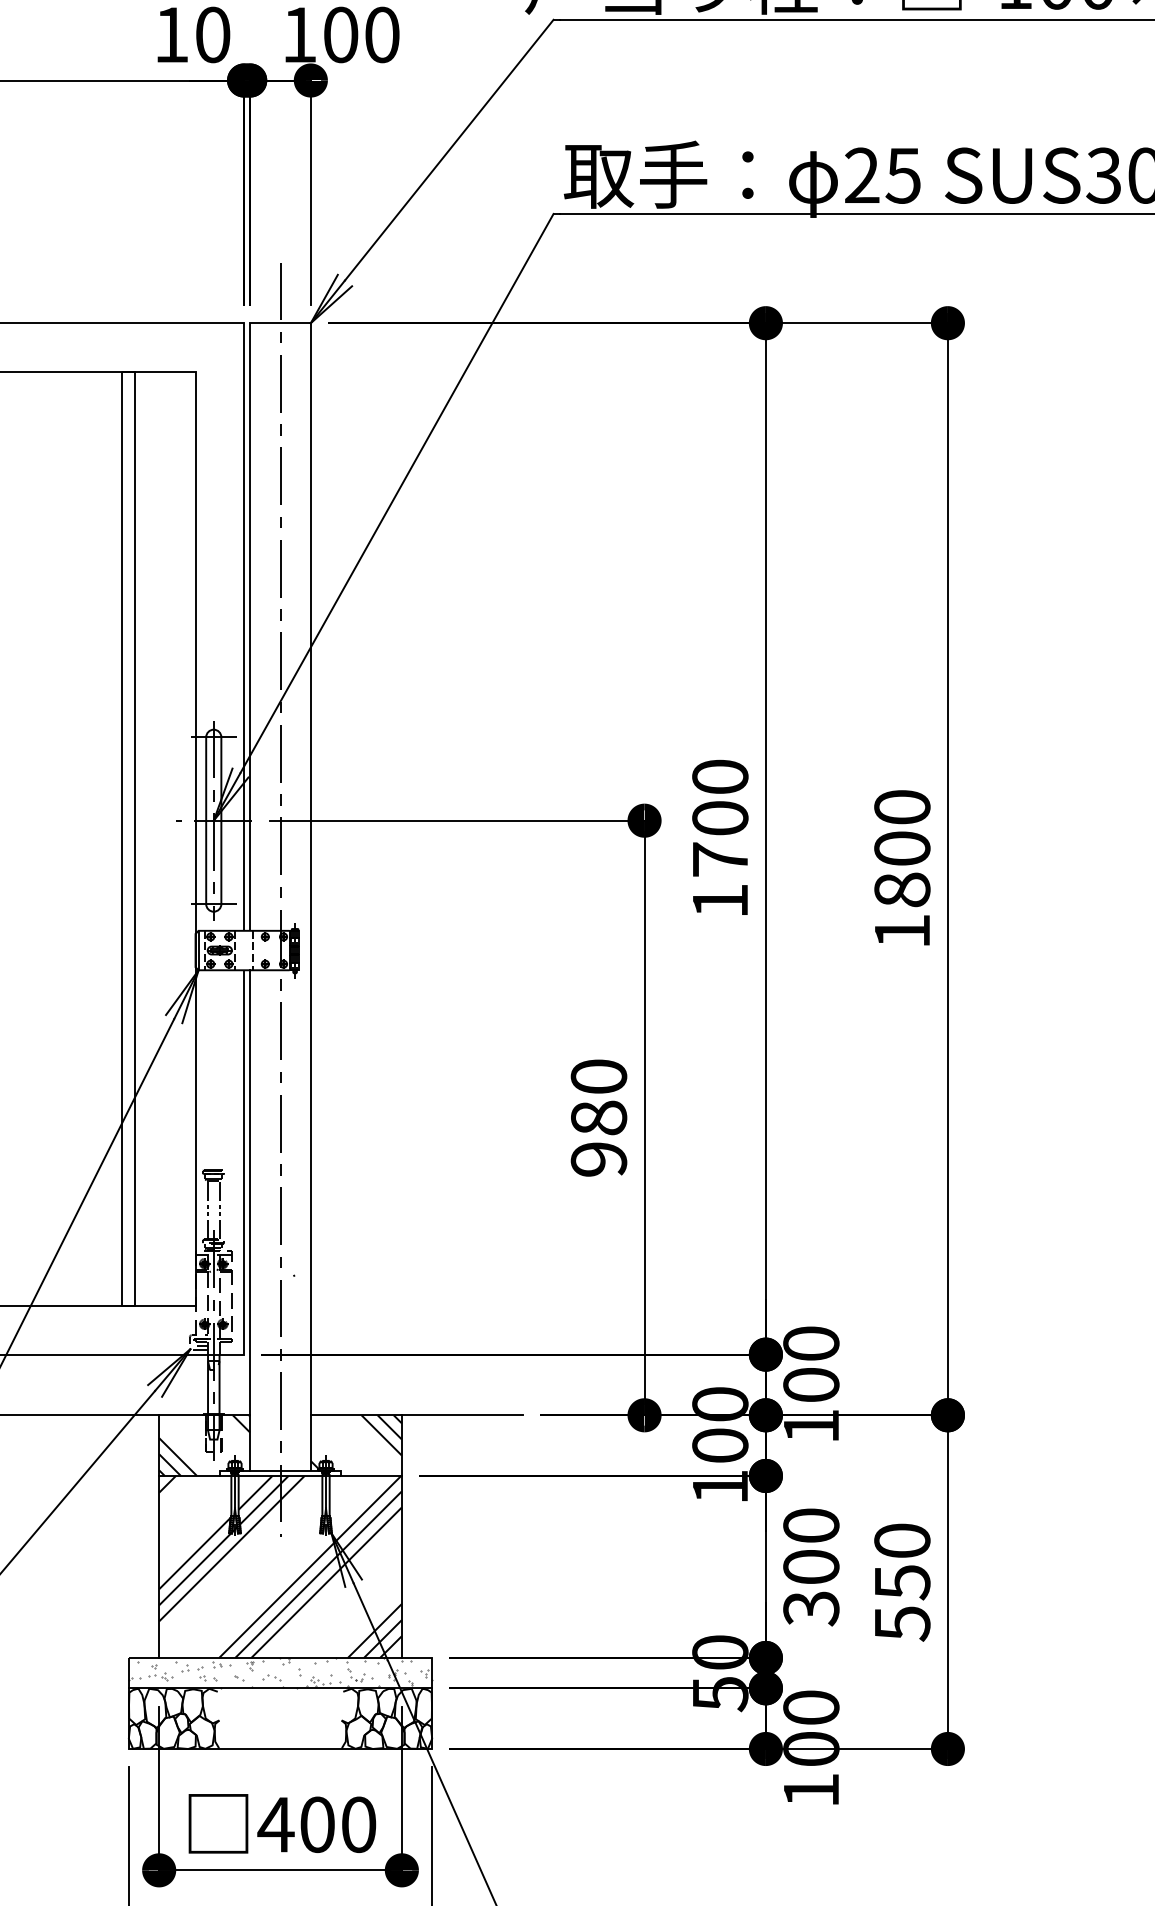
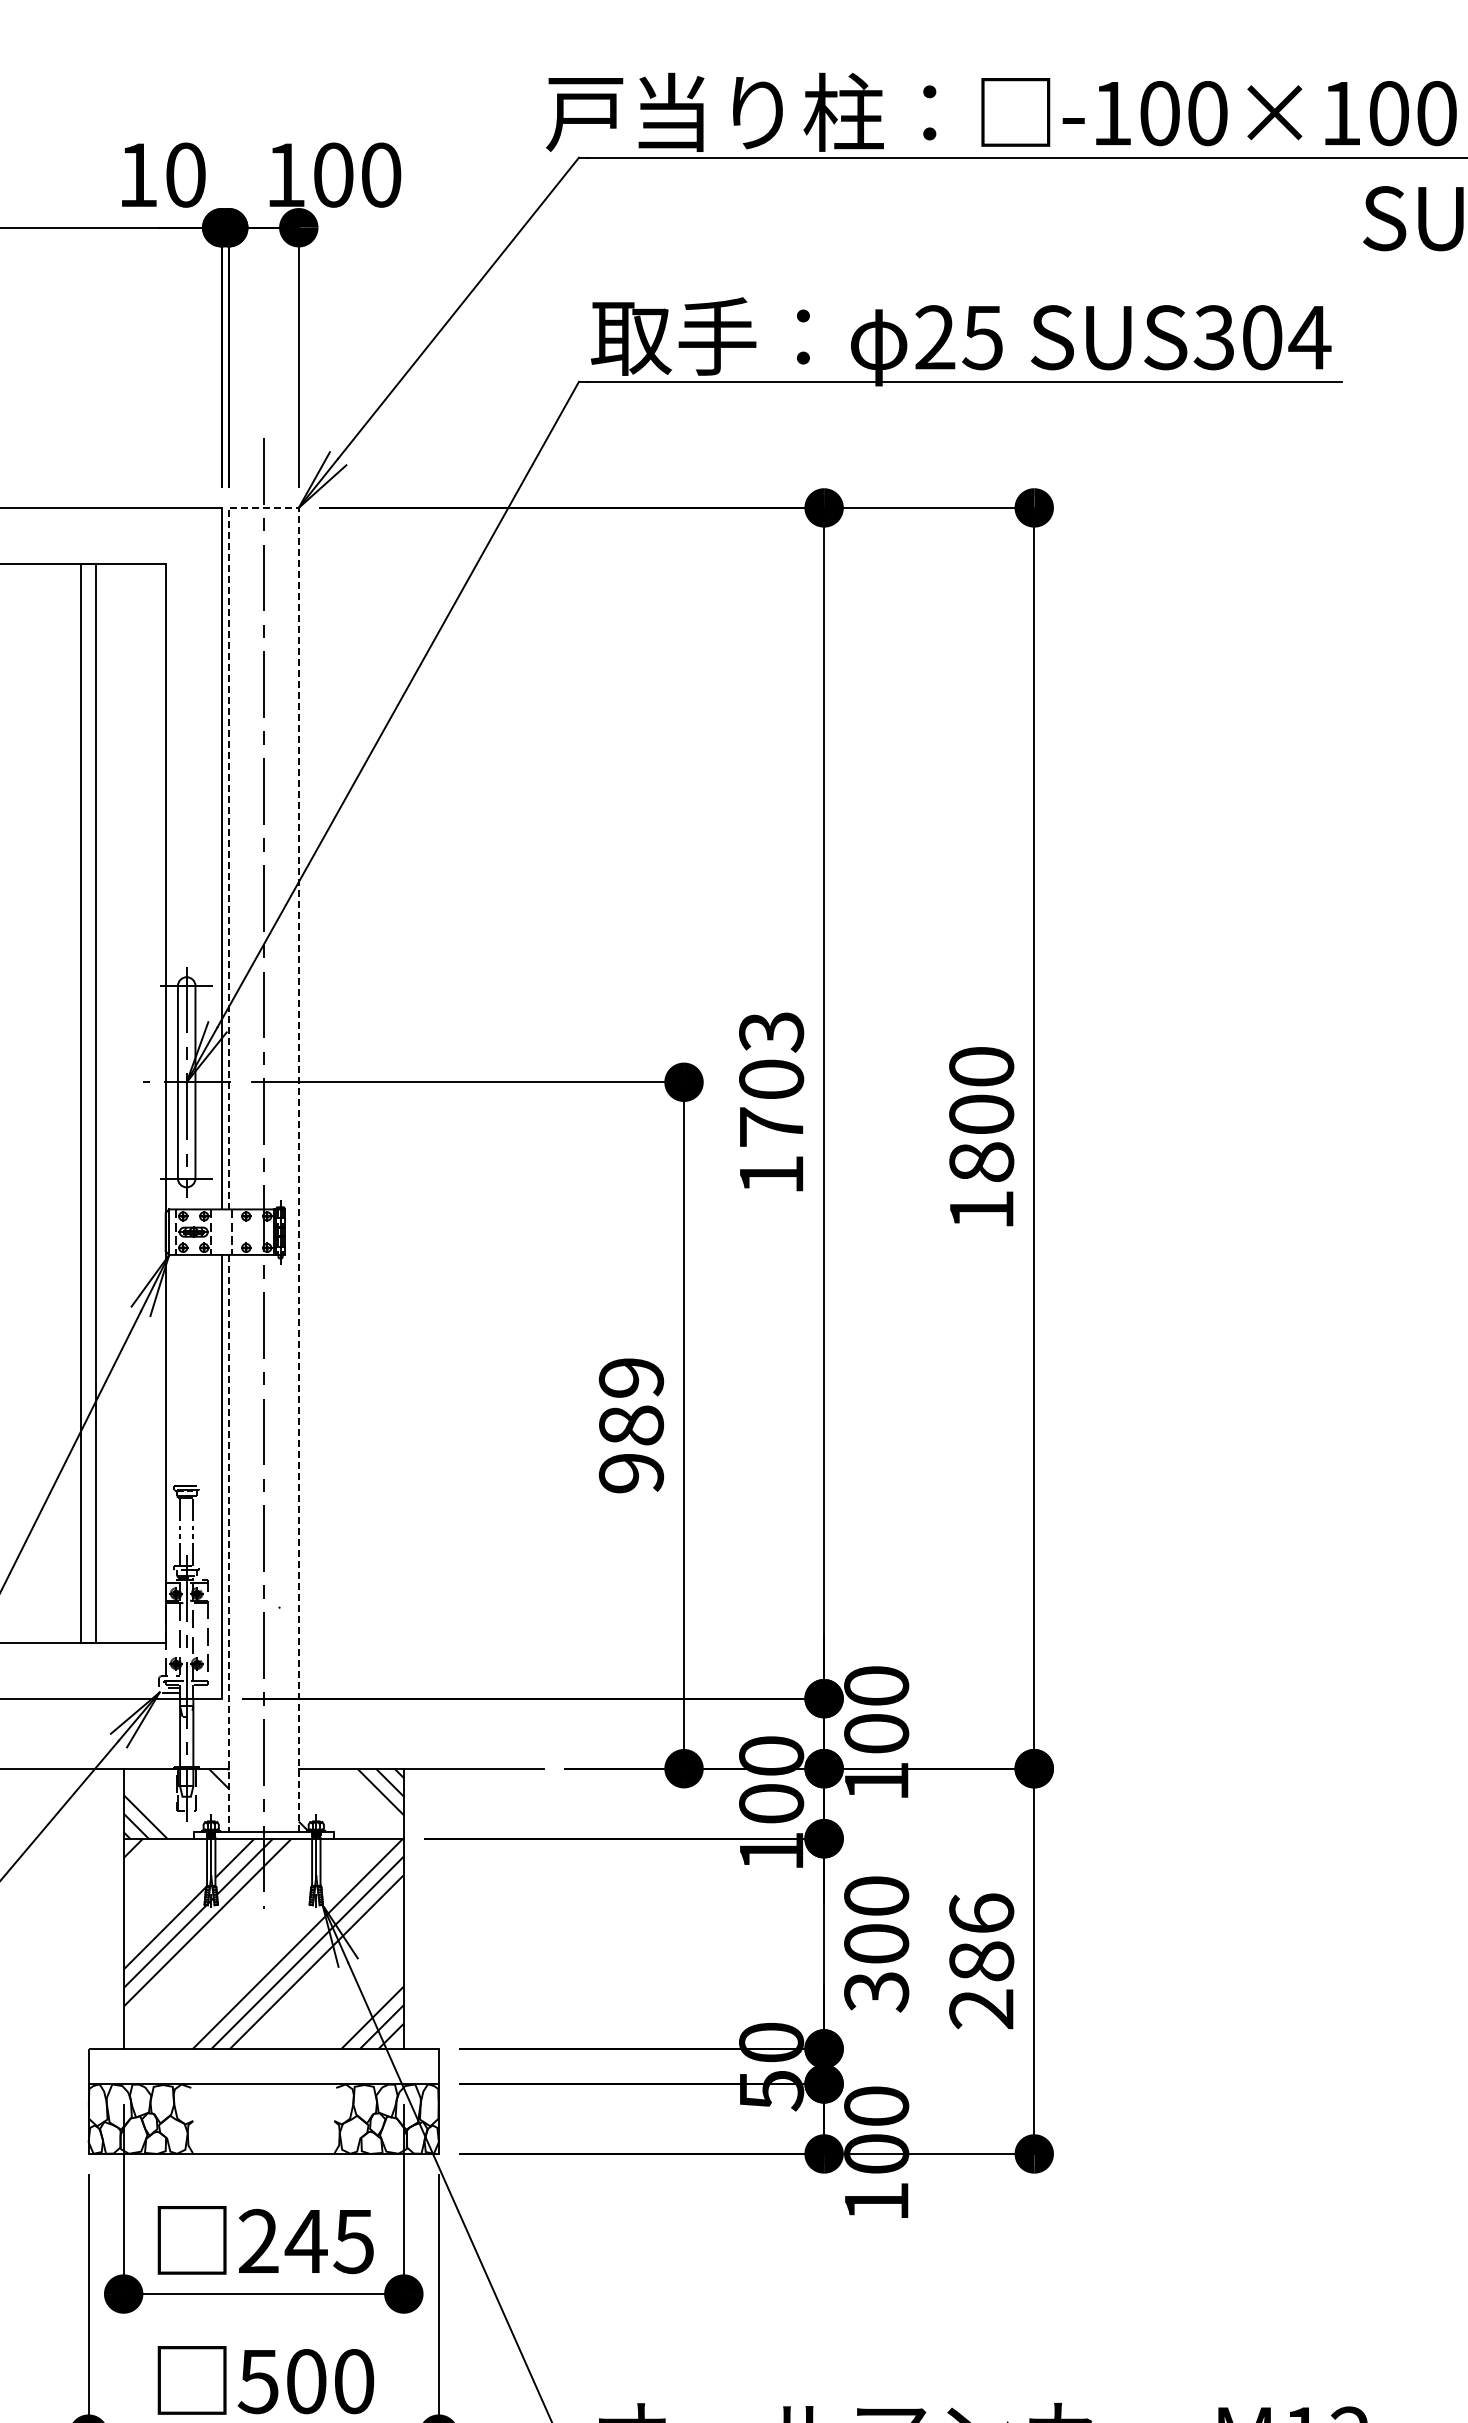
line: (310, 561) -> (298, 782), solid -> dashed
text: (720, 777) -> (771, 1032), 1700 -> 1703
text: (599, 1076) -> (631, 1377), 980 -> 989
line: (249, 1220) -> (228, 1543), solid -> dashed
text: (902, 1582) -> (981, 1961), 550 -> 286
hatch: (280, 1672) -> (263, 2065), removed
text: (316, 1824) -> (305, 2241), 400 -> 245

